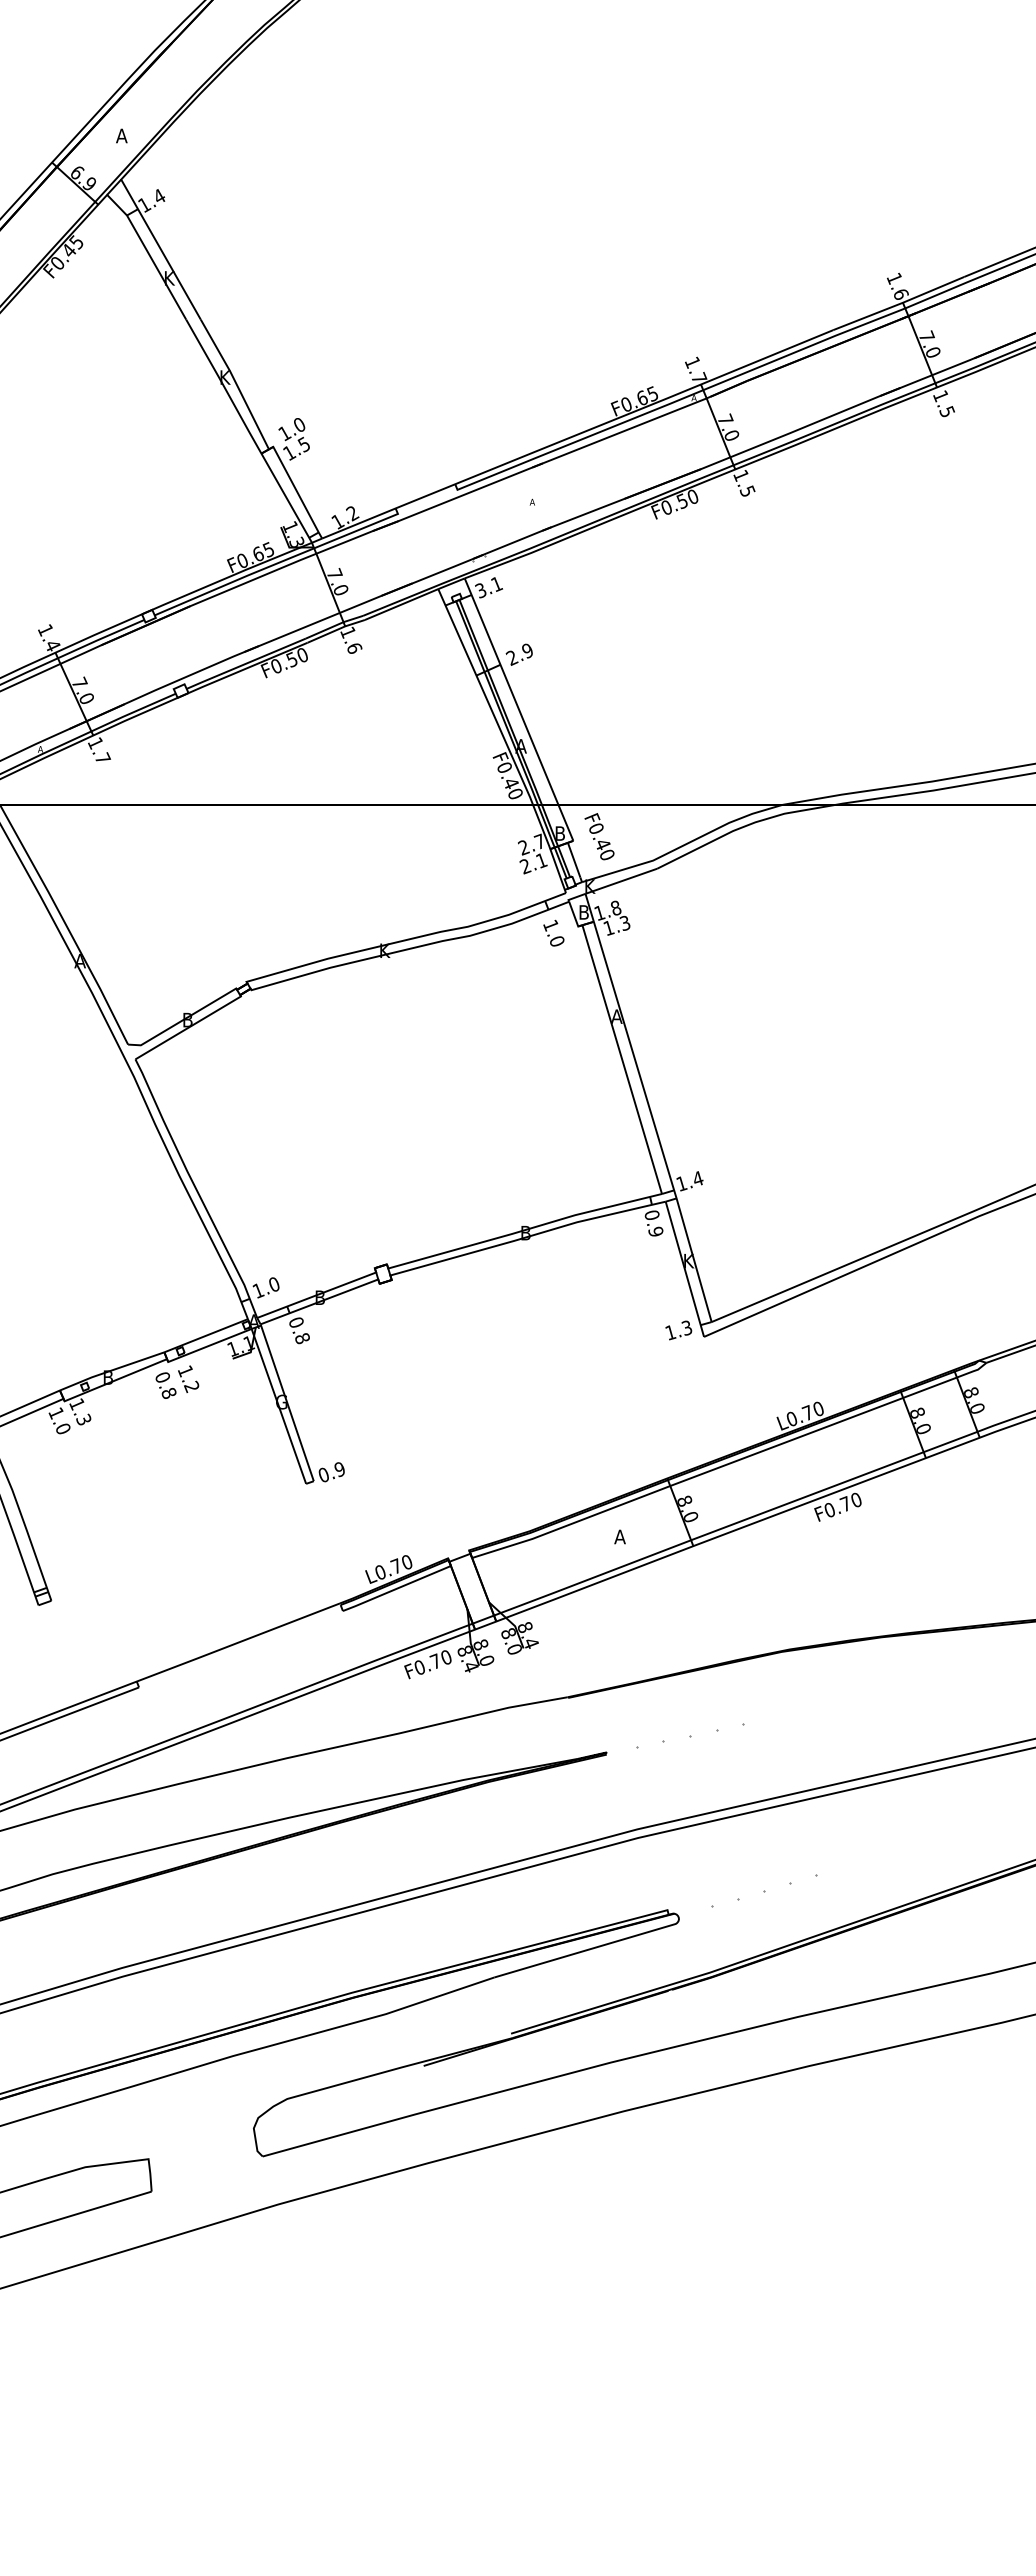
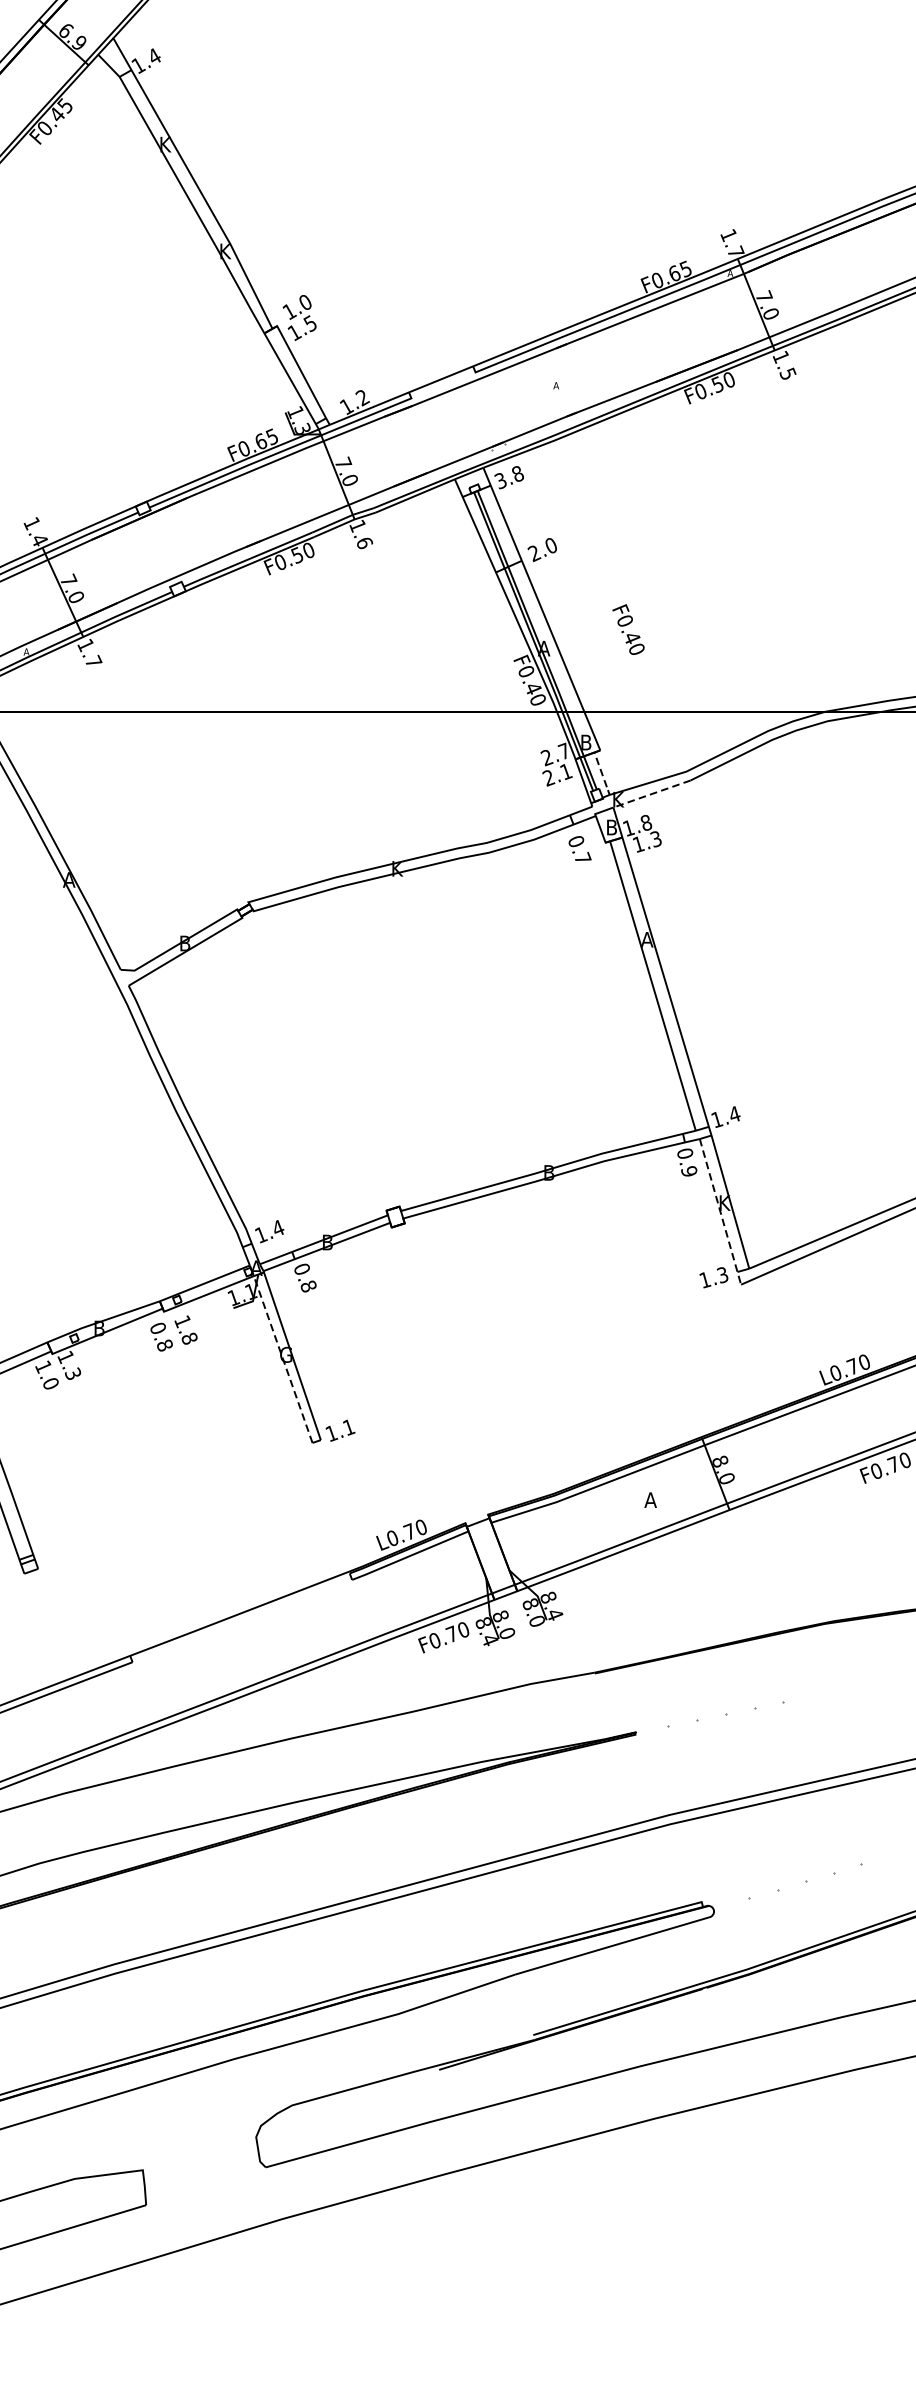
text: (497, 583) -> (518, 473), 3.1 -> 3.8
text: (527, 651) -> (550, 546), 2.9 -> 2.0
text: (599, 836) -> (628, 629), moved
line: (572, 856) -> (599, 767), solid -> dashed
line: (621, 881) -> (652, 794), solid -> dashed
text: (554, 932) -> (580, 849), 1.0 -> 0.7
line: (685, 1270) -> (721, 1213), solid -> dashed
text: (274, 1284) -> (278, 1228), 1.0 -> 1.4
text: (191, 1386) -> (189, 1338), 1.2 -> 1.8
line: (278, 1405) -> (282, 1358), solid -> dashed
text: (331, 1472) -> (339, 1430), 0.9 -> 1.1

